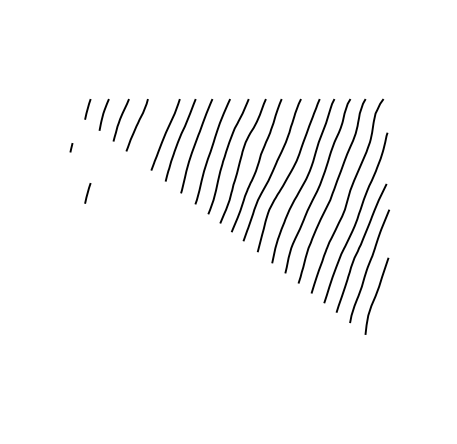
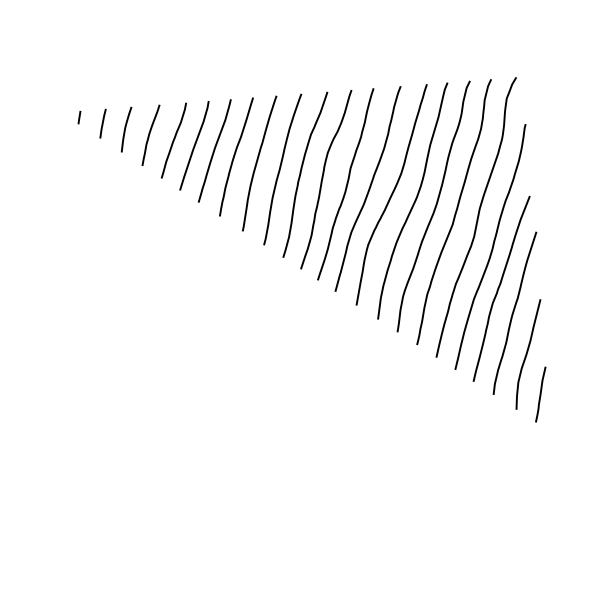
line: (151, 130) -> (194, 146), added
line: (71, 147) -> (79, 117), moved
line: (87, 193) -> (111, 241), removed
line: (383, 324) -> (540, 393), added

